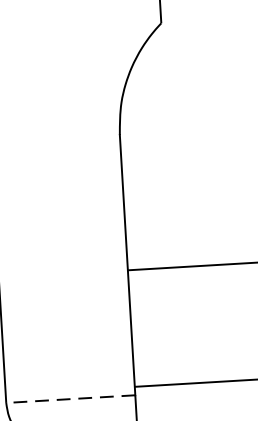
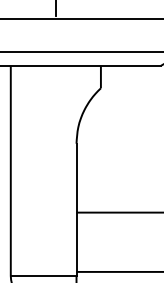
line: (70, 399) -> (43, 276), dashed -> solid

